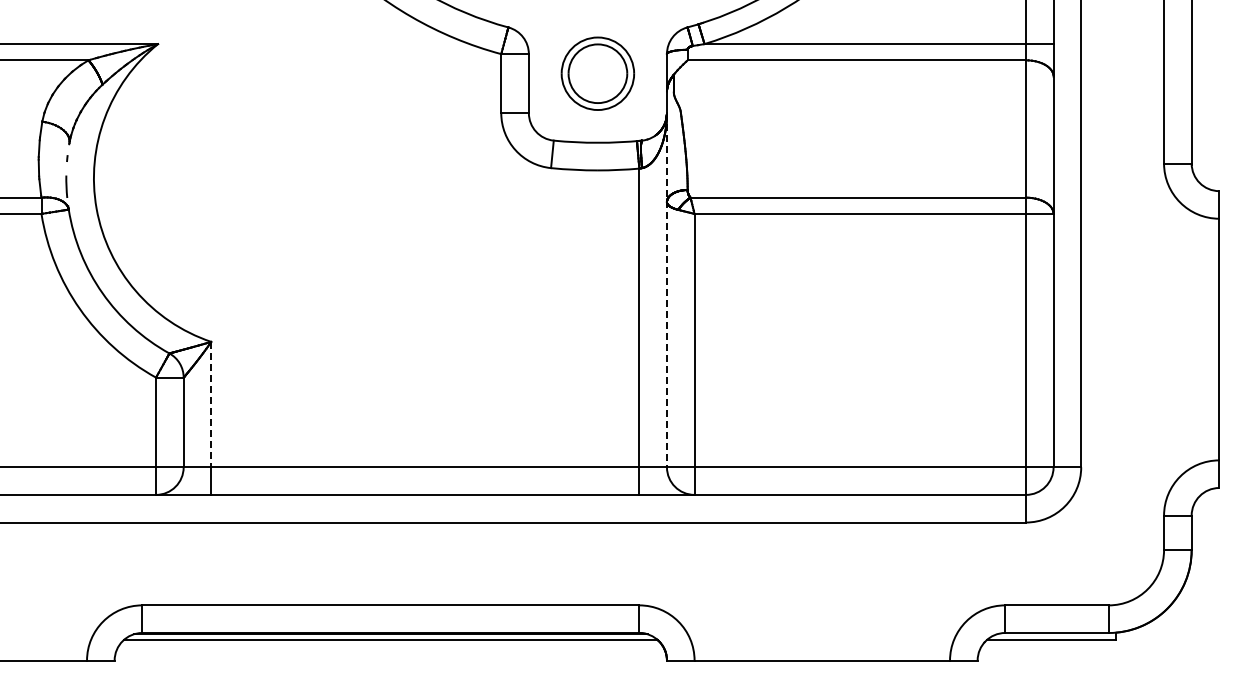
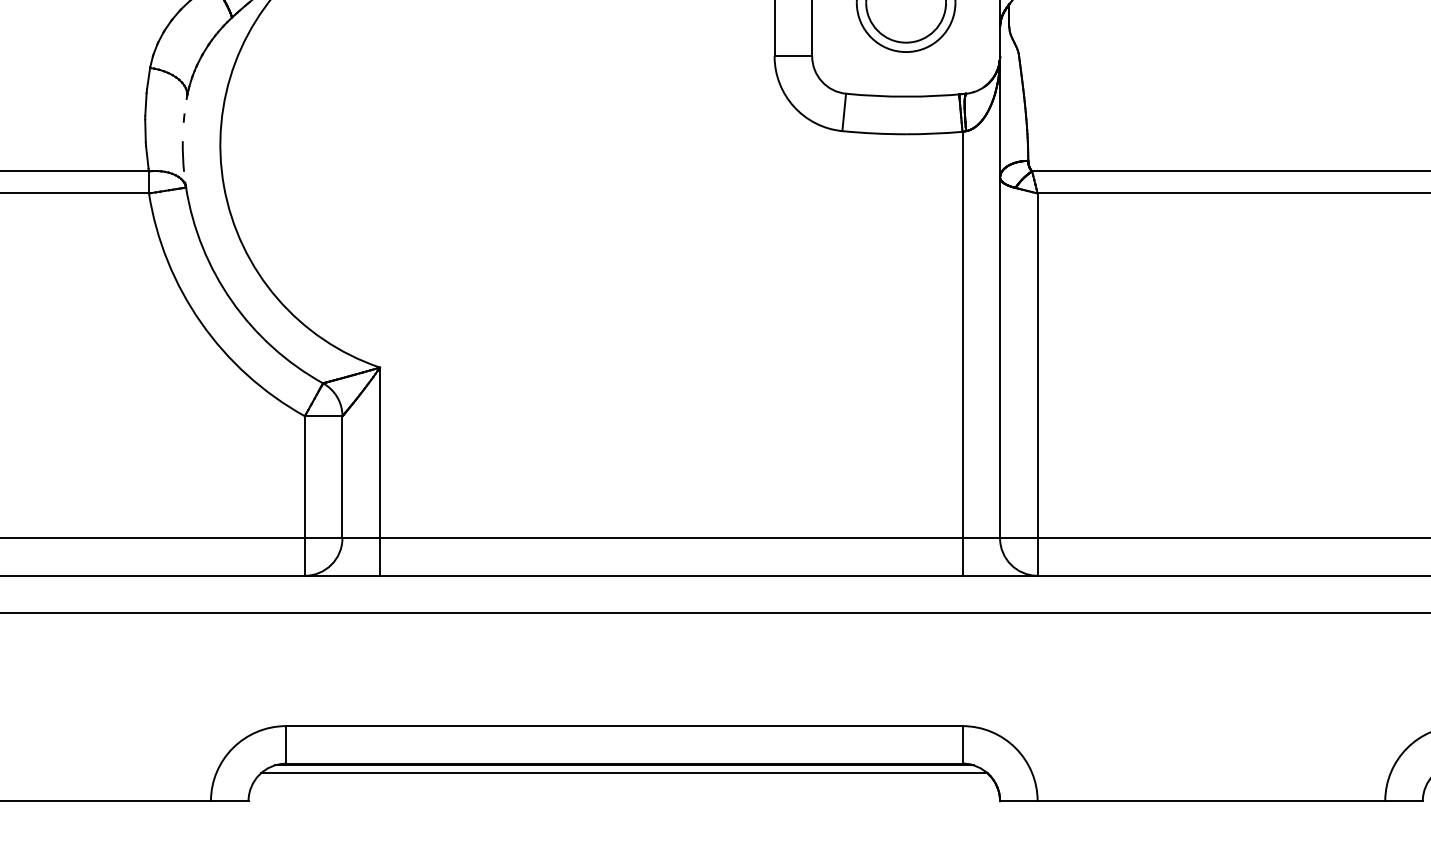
line: (666, 290) -> (999, 297), dashed -> solid
line: (211, 404) -> (380, 452), dashed -> solid

